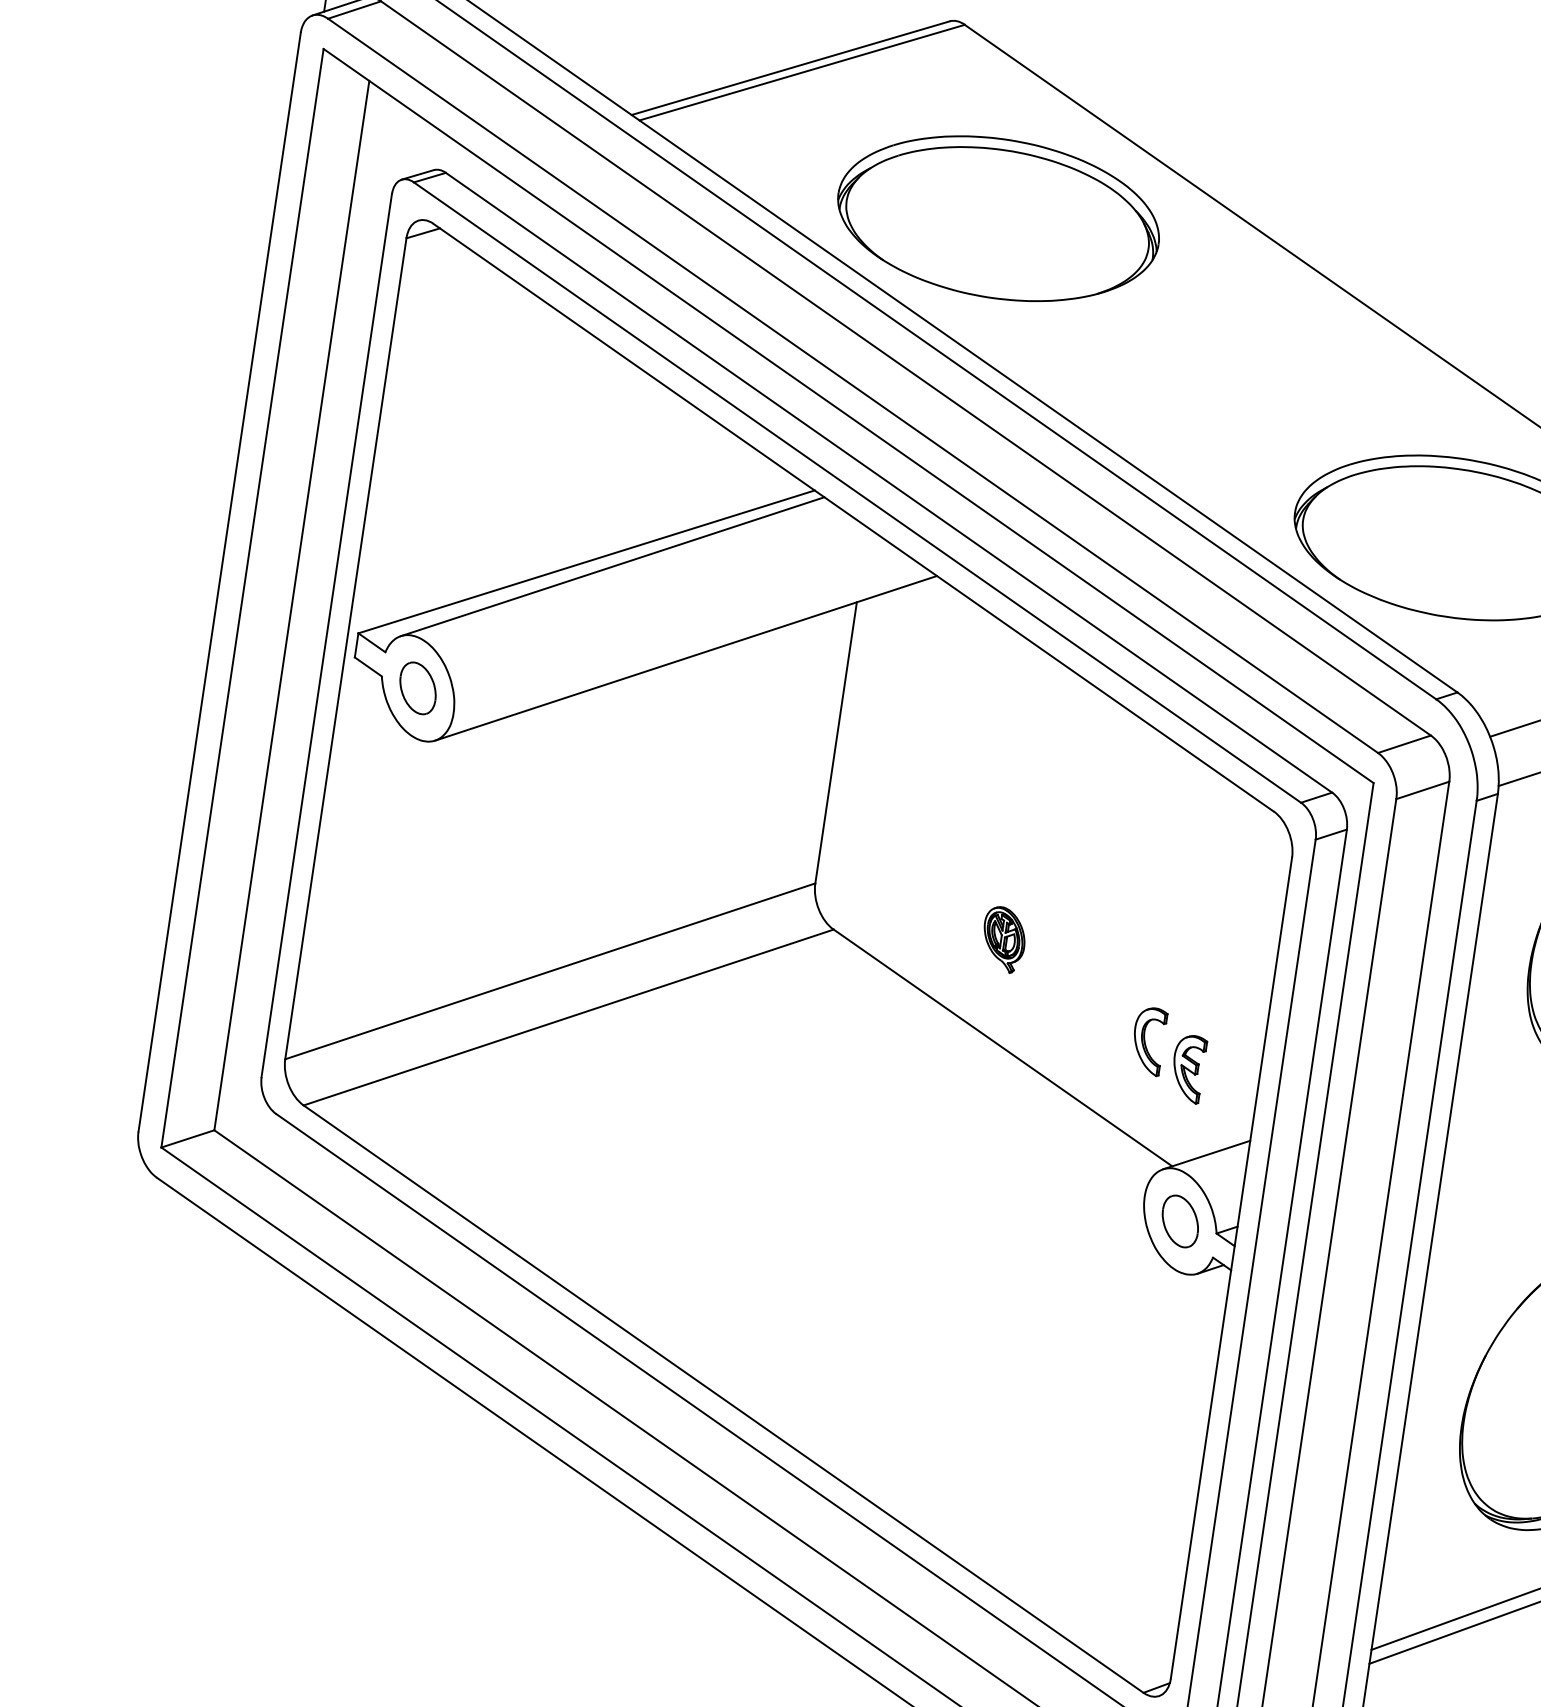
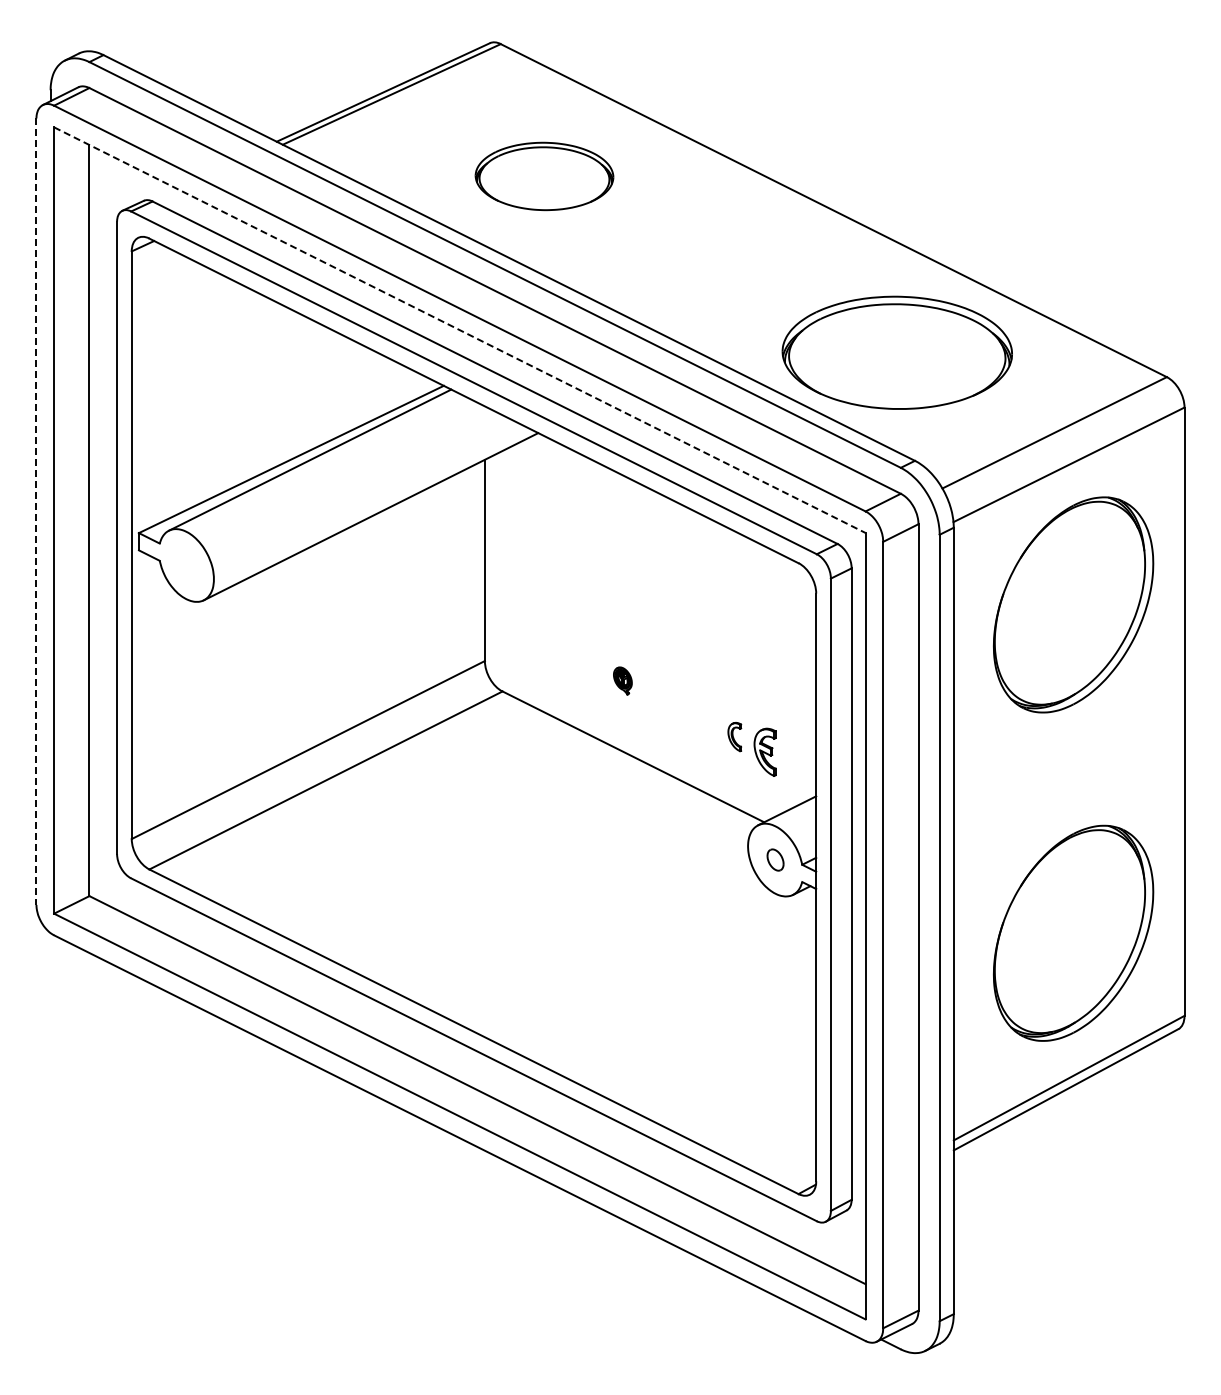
part: (998, 218) -> (544, 176), size x0.6
line: (848, 416) -> (459, 330), solid -> dashed
line: (219, 583) -> (36, 512), solid -> dashed
part: (418, 688) -> (186, 565), removed
part: (1003, 939) -> (622, 680), size x0.6
part: (1148, 1040) -> (734, 736), size x0.6
part: (1180, 1220) -> (775, 859), size x0.6

